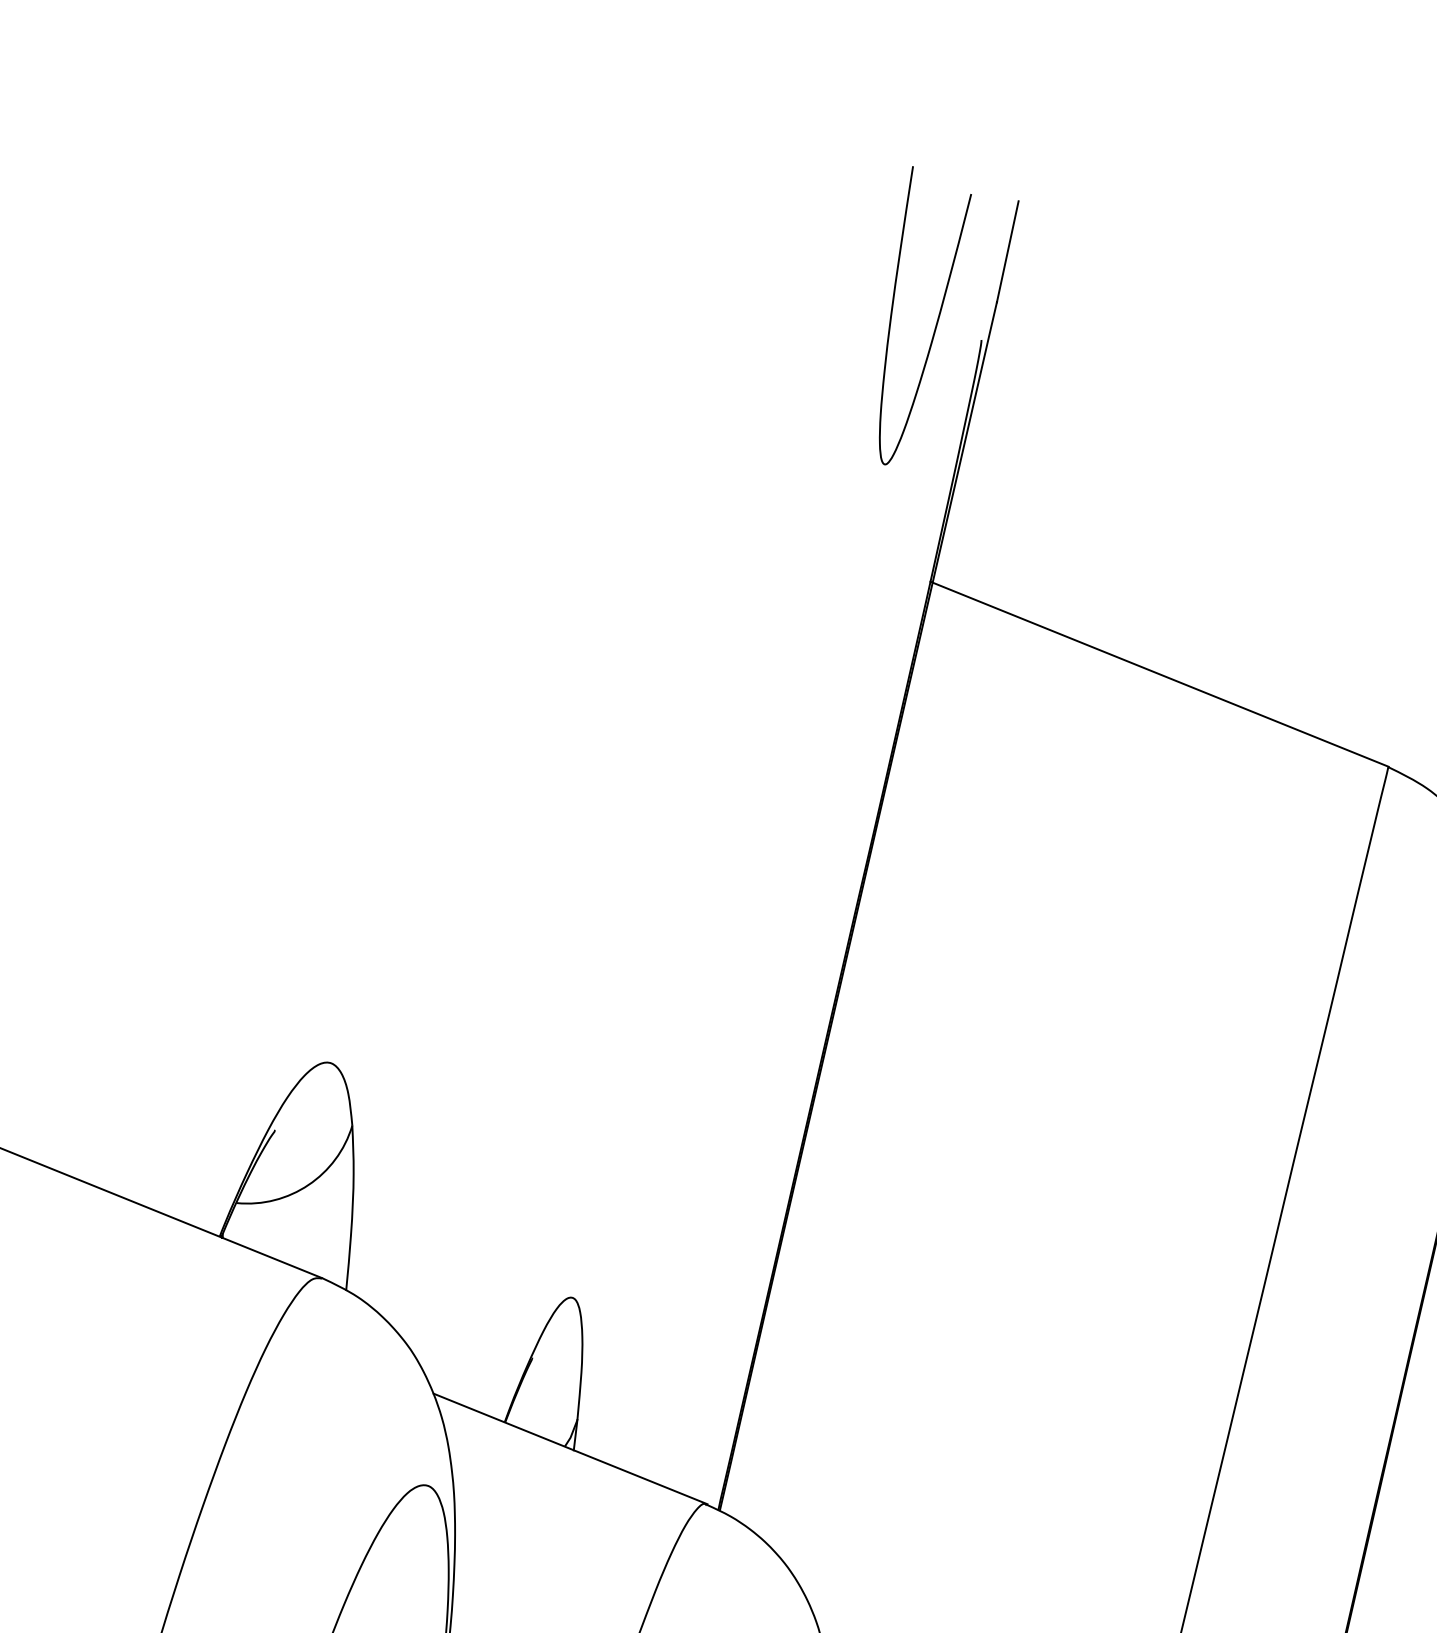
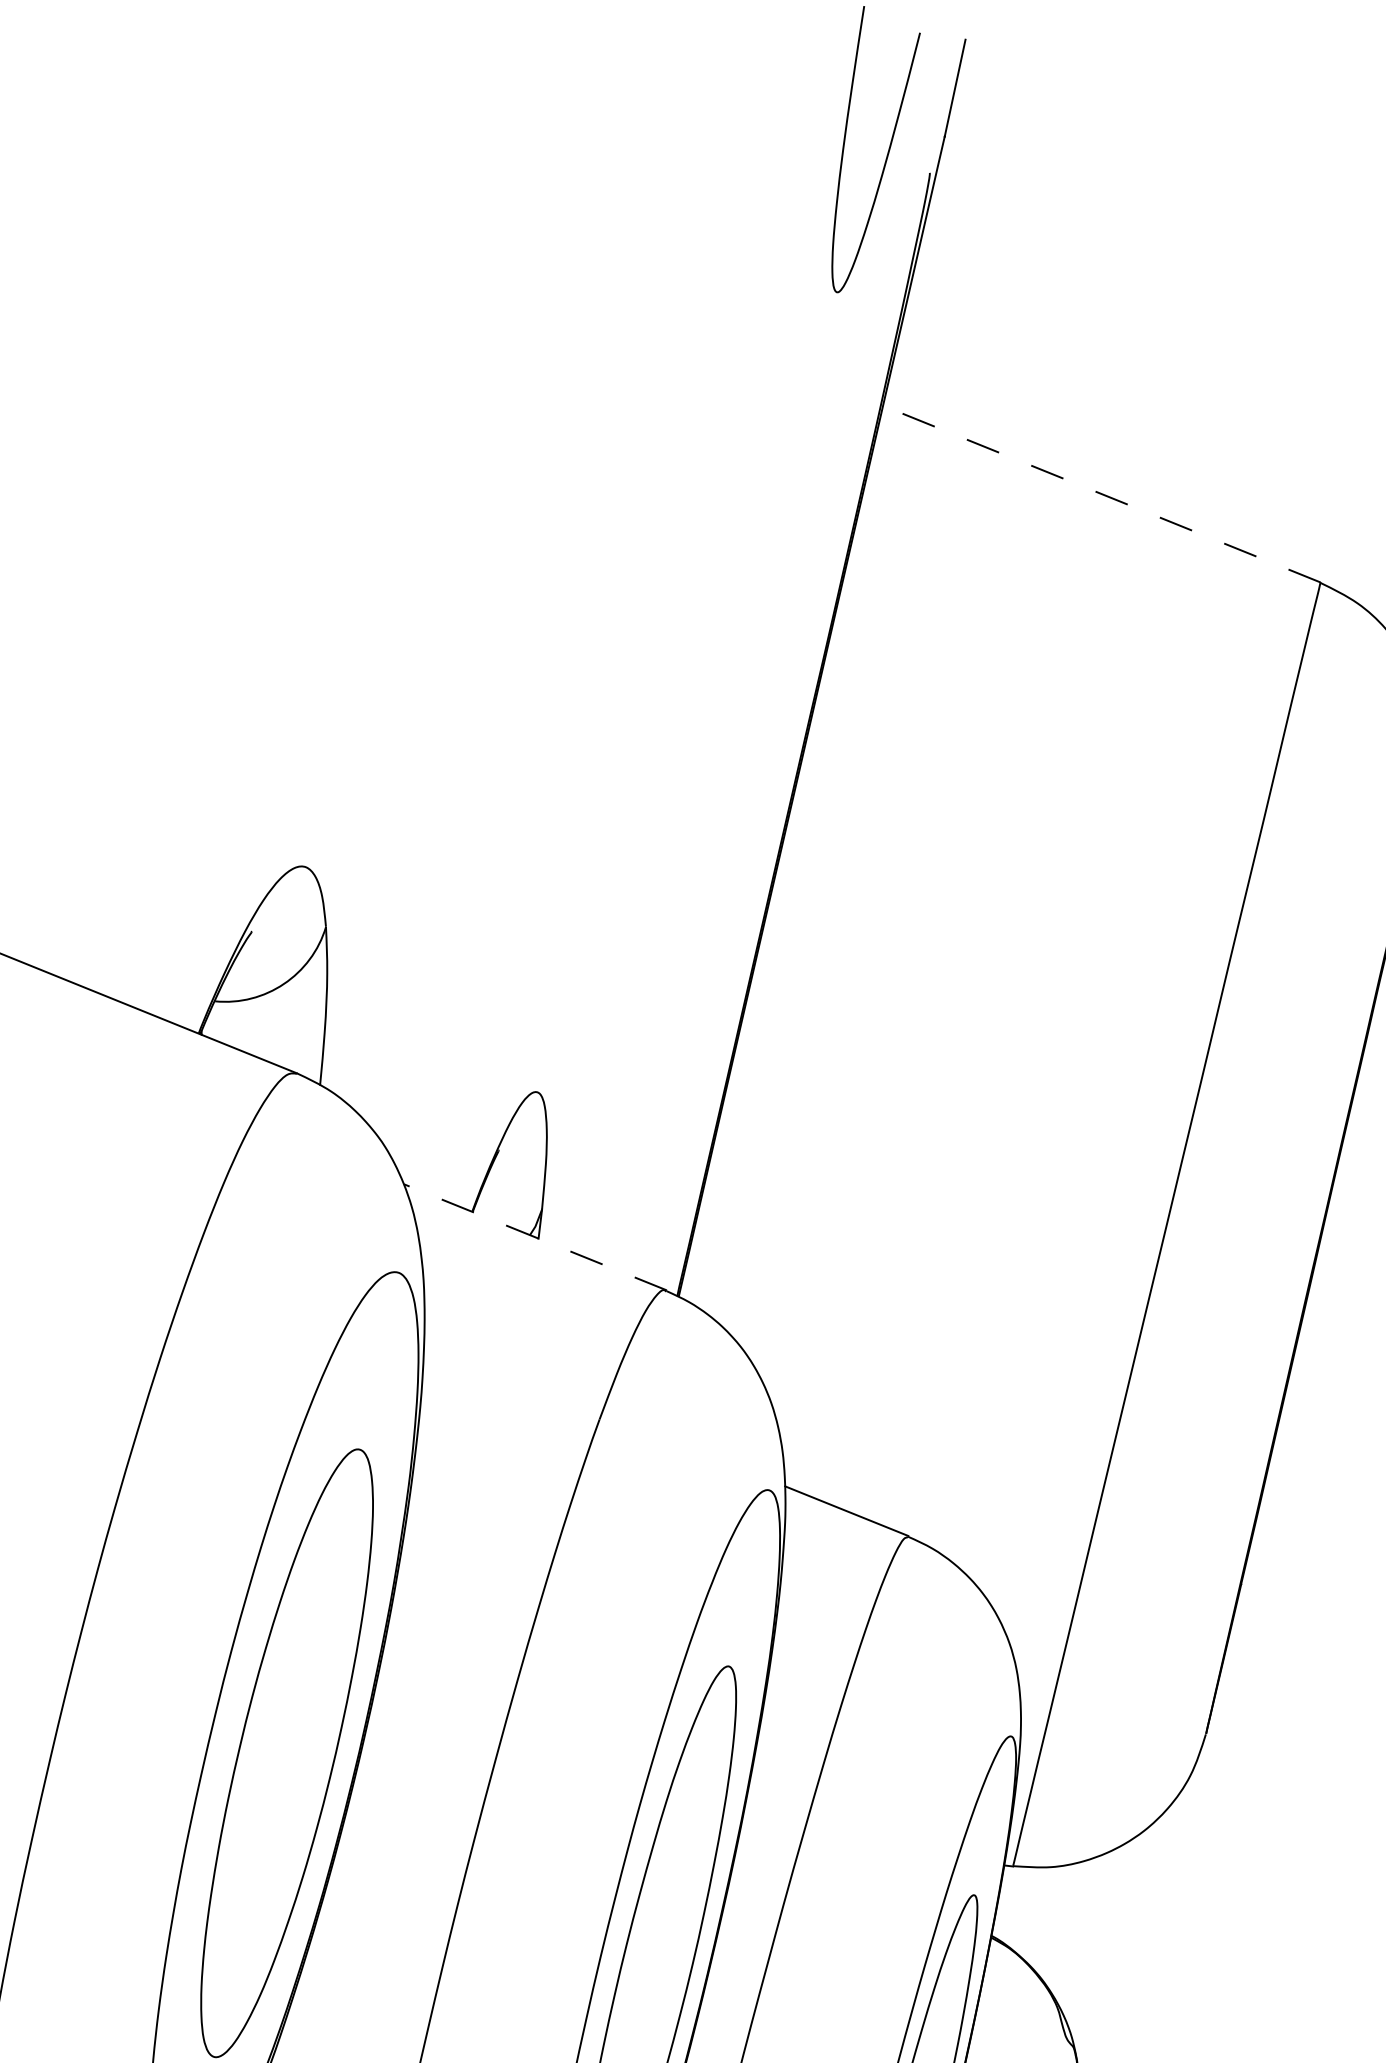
line: (1159, 674) -> (1100, 493), solid -> dashed
line: (570, 1449) -> (535, 1237), solid -> dashed

